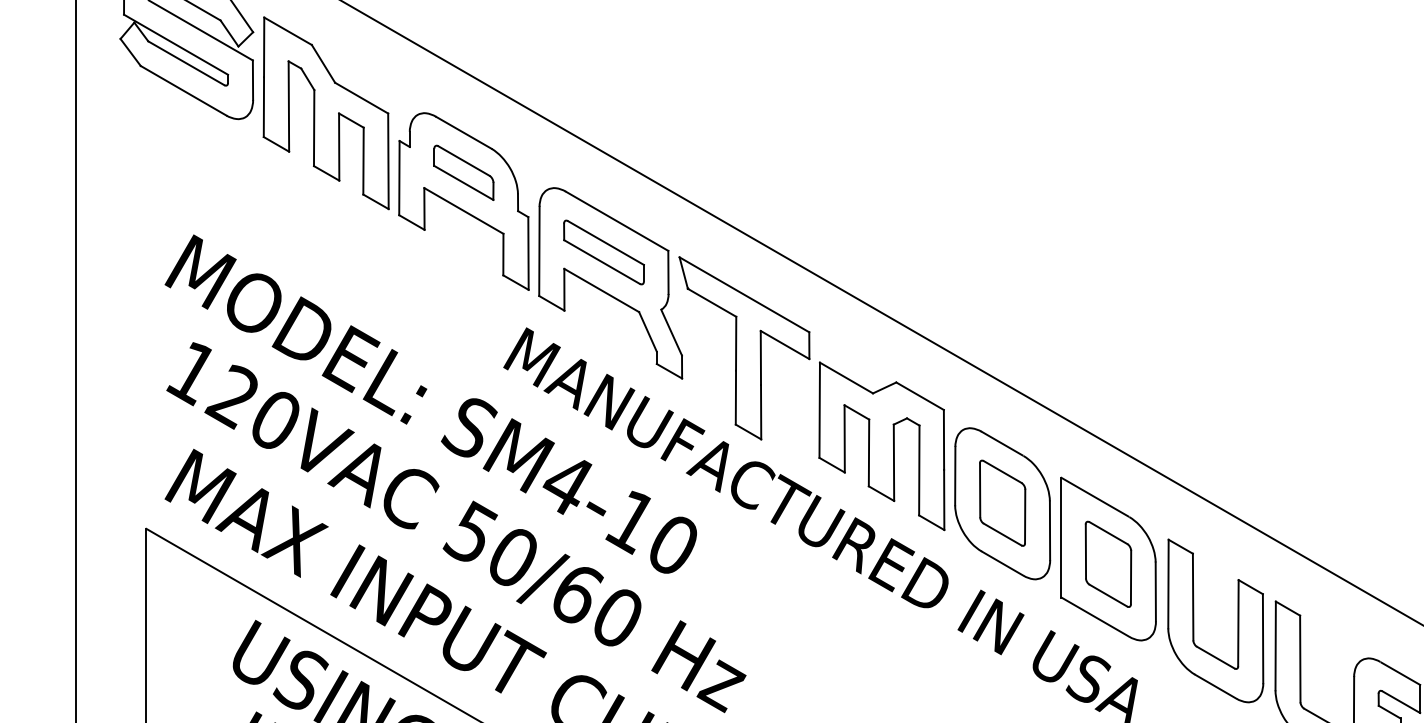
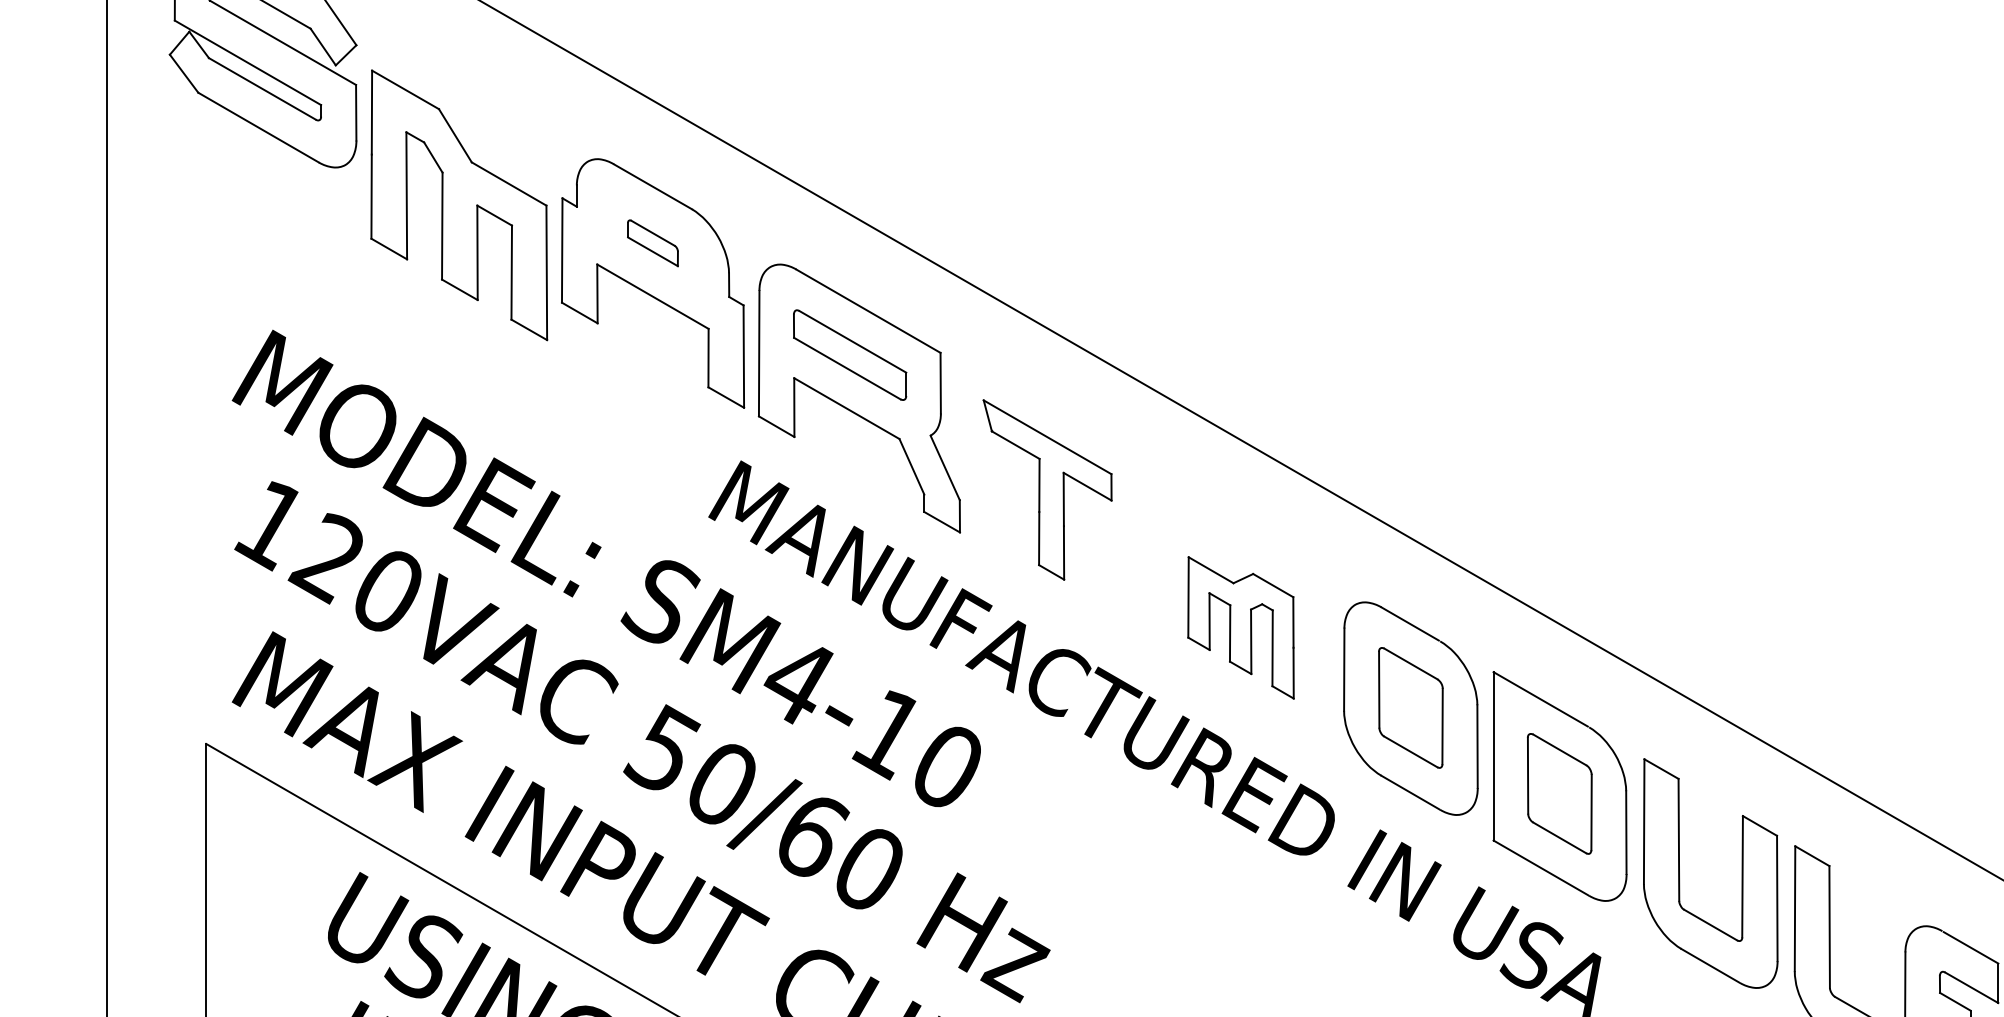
part: (326, 113) -> (459, 205), moved
part: (463, 173) -> (652, 243), size x0.6
part: (744, 347) -> (1047, 489), size x0.7
part: (881, 446) -> (1240, 627), size x0.6

